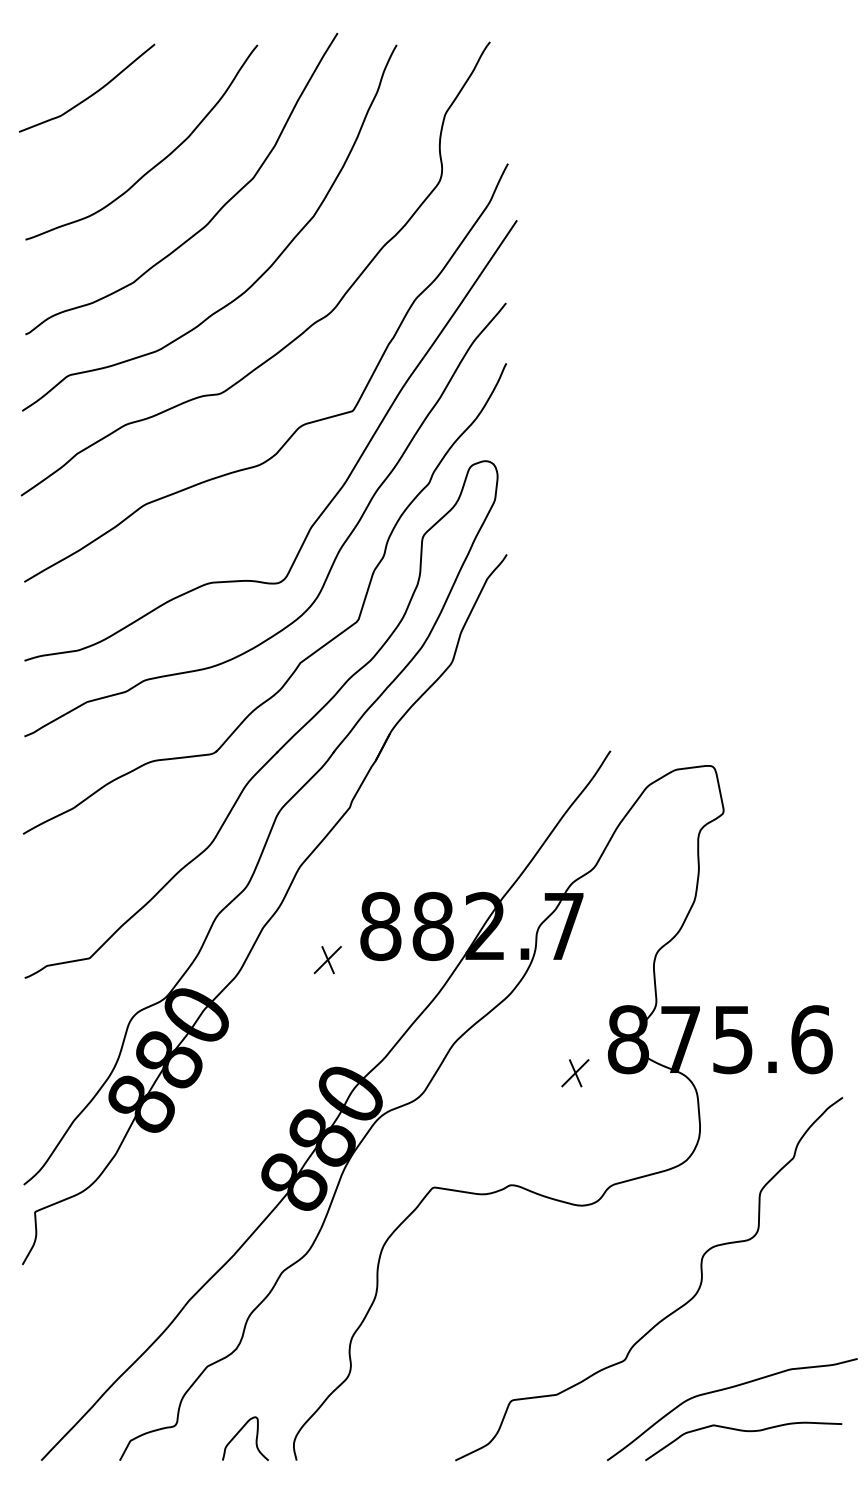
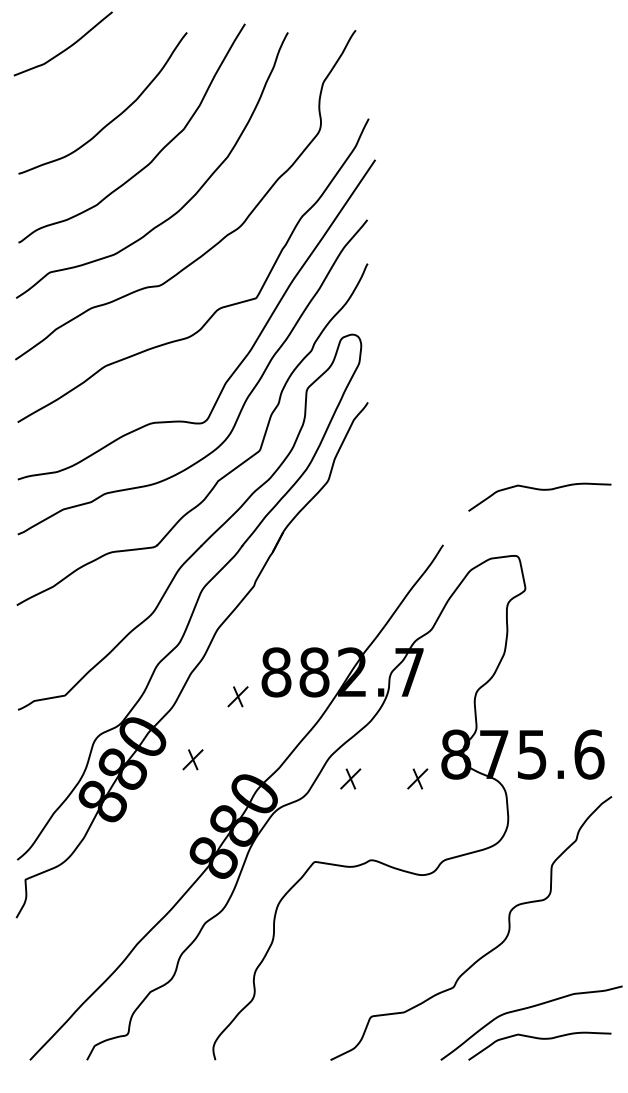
curve: (90, 94) -> (65, 48), moved
curve: (743, 675) -> (539, 490), added
part: (265, 1046) -> (192, 759), added
part: (482, 1072) -> (350, 778), added
curve: (240, 1432) -> (174, 1039), removed

